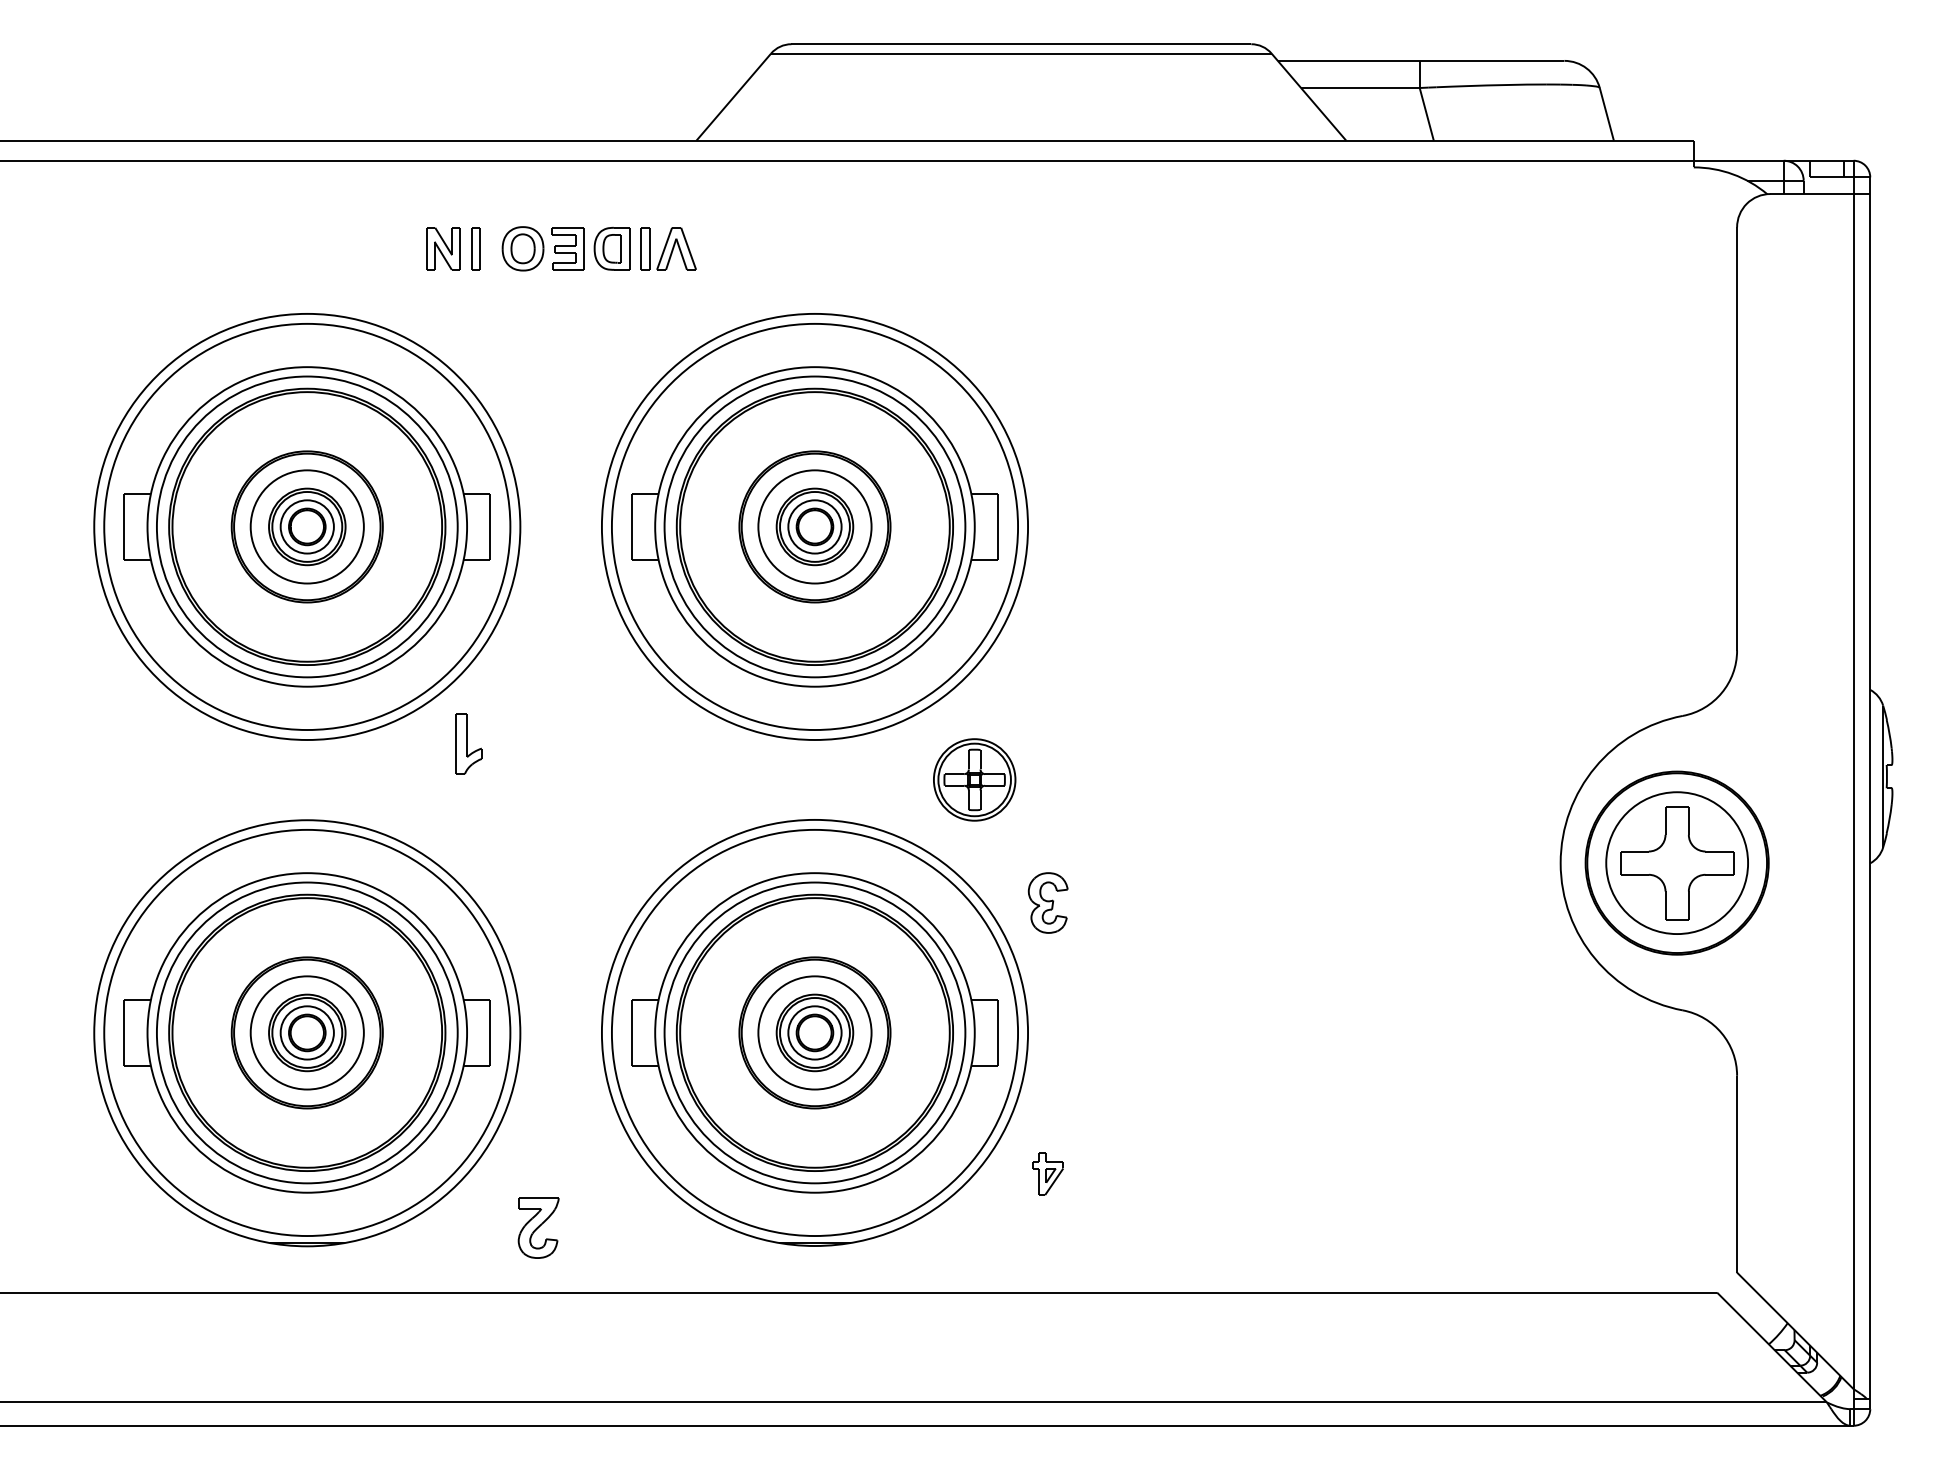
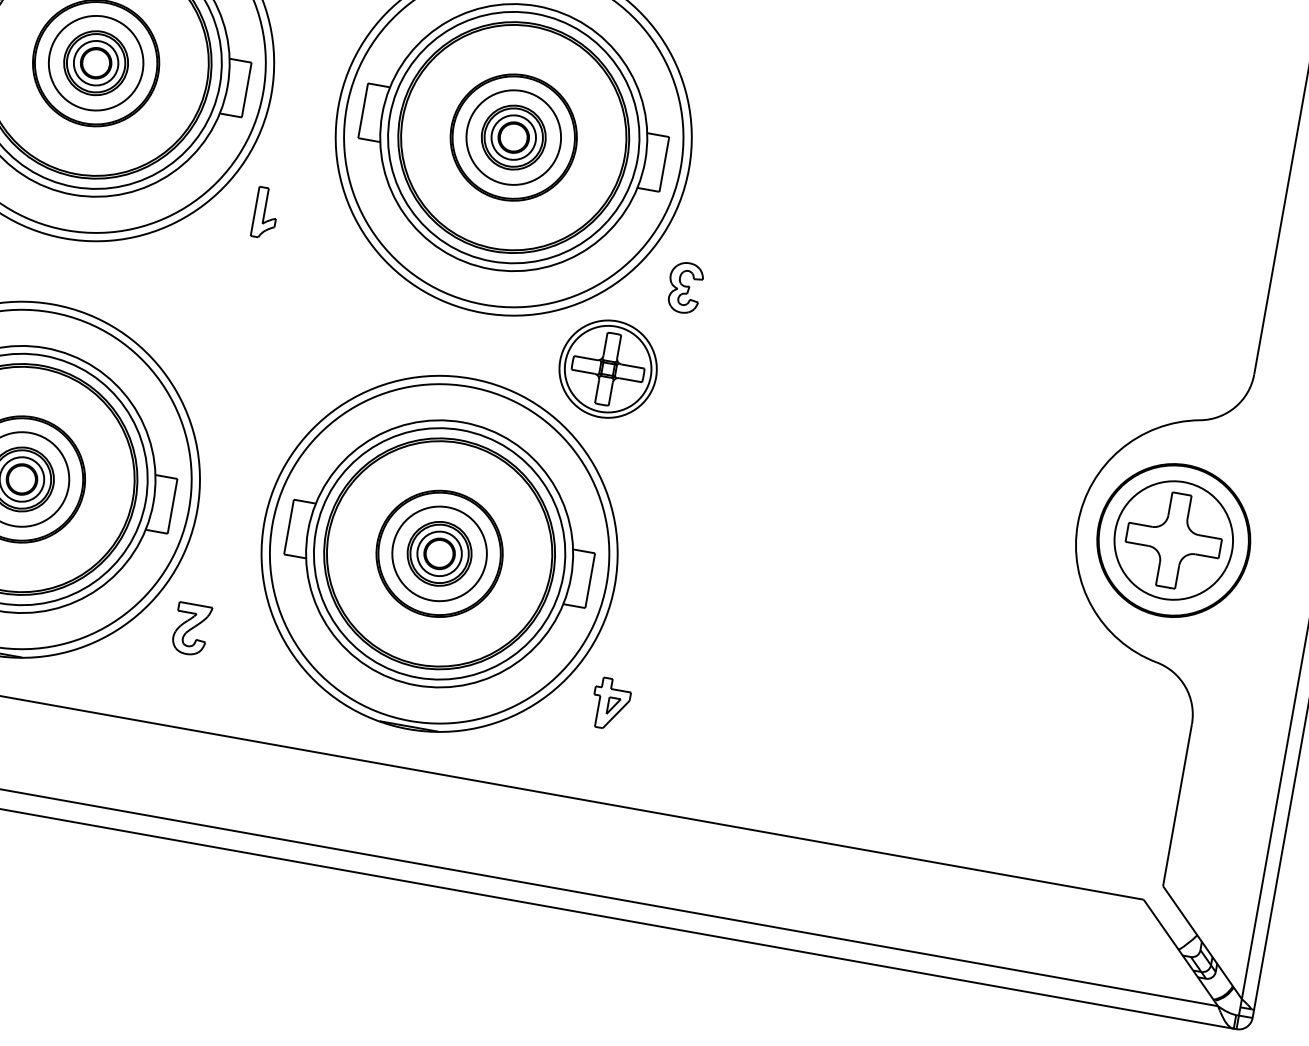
part: (468, 743) -> (265, 212), moved
part: (974, 779) -> (607, 368), size x1.43
part: (1047, 902) -> (684, 287), moved
part: (1048, 1173) -> (611, 703), size x1.43
part: (538, 1227) -> (191, 629), moved

